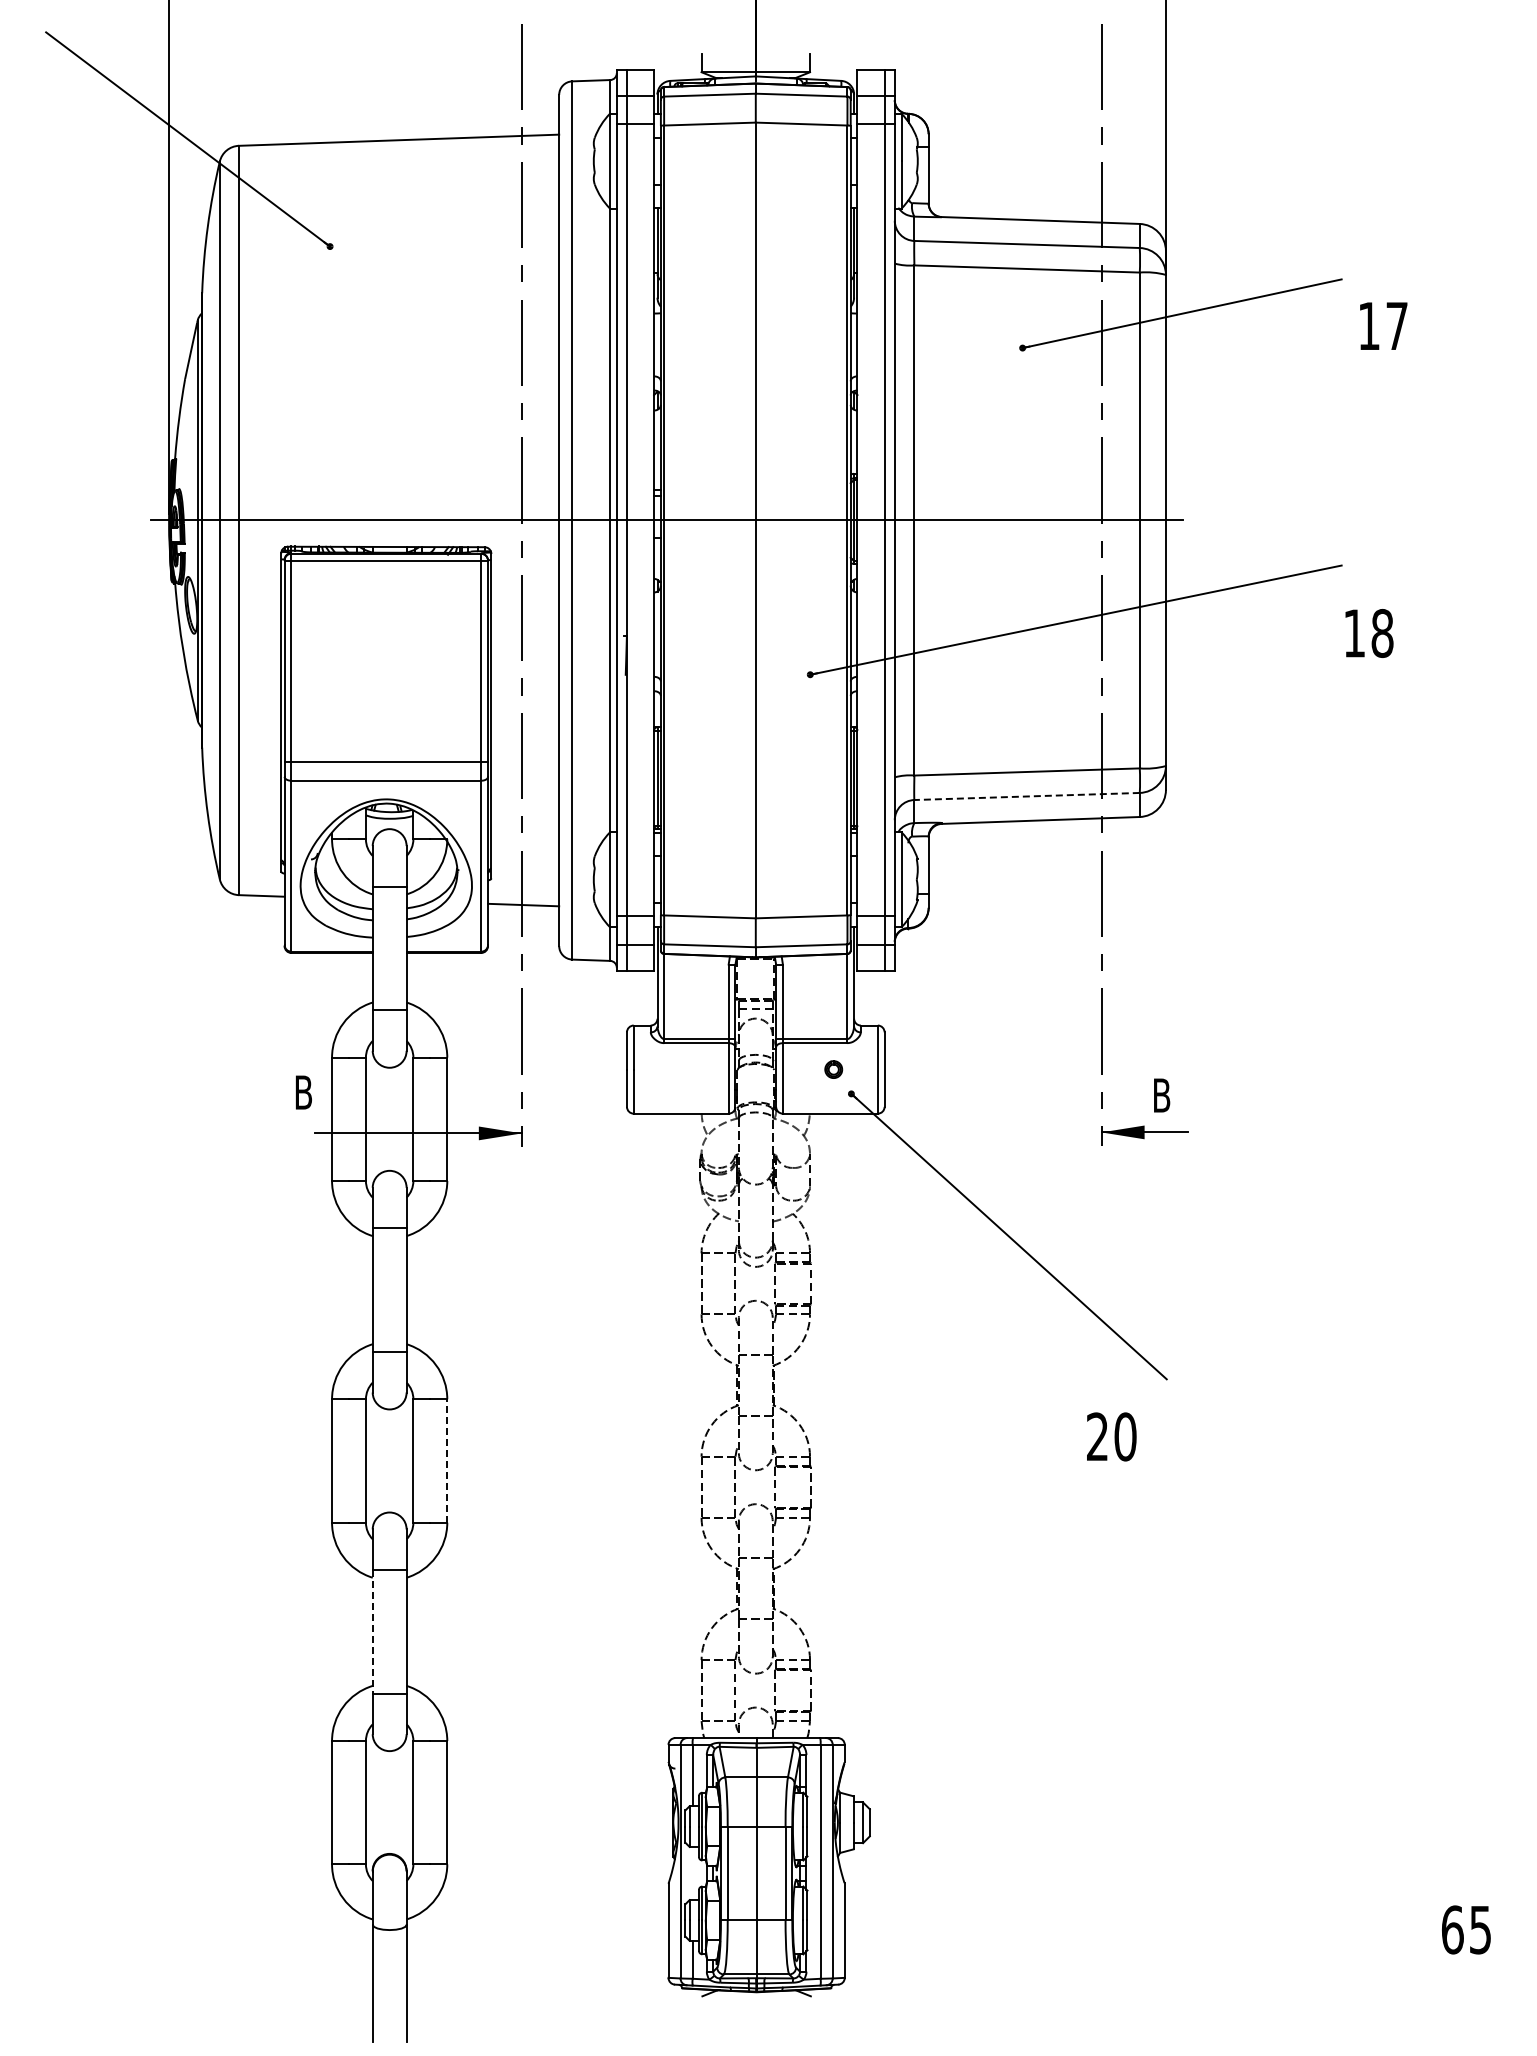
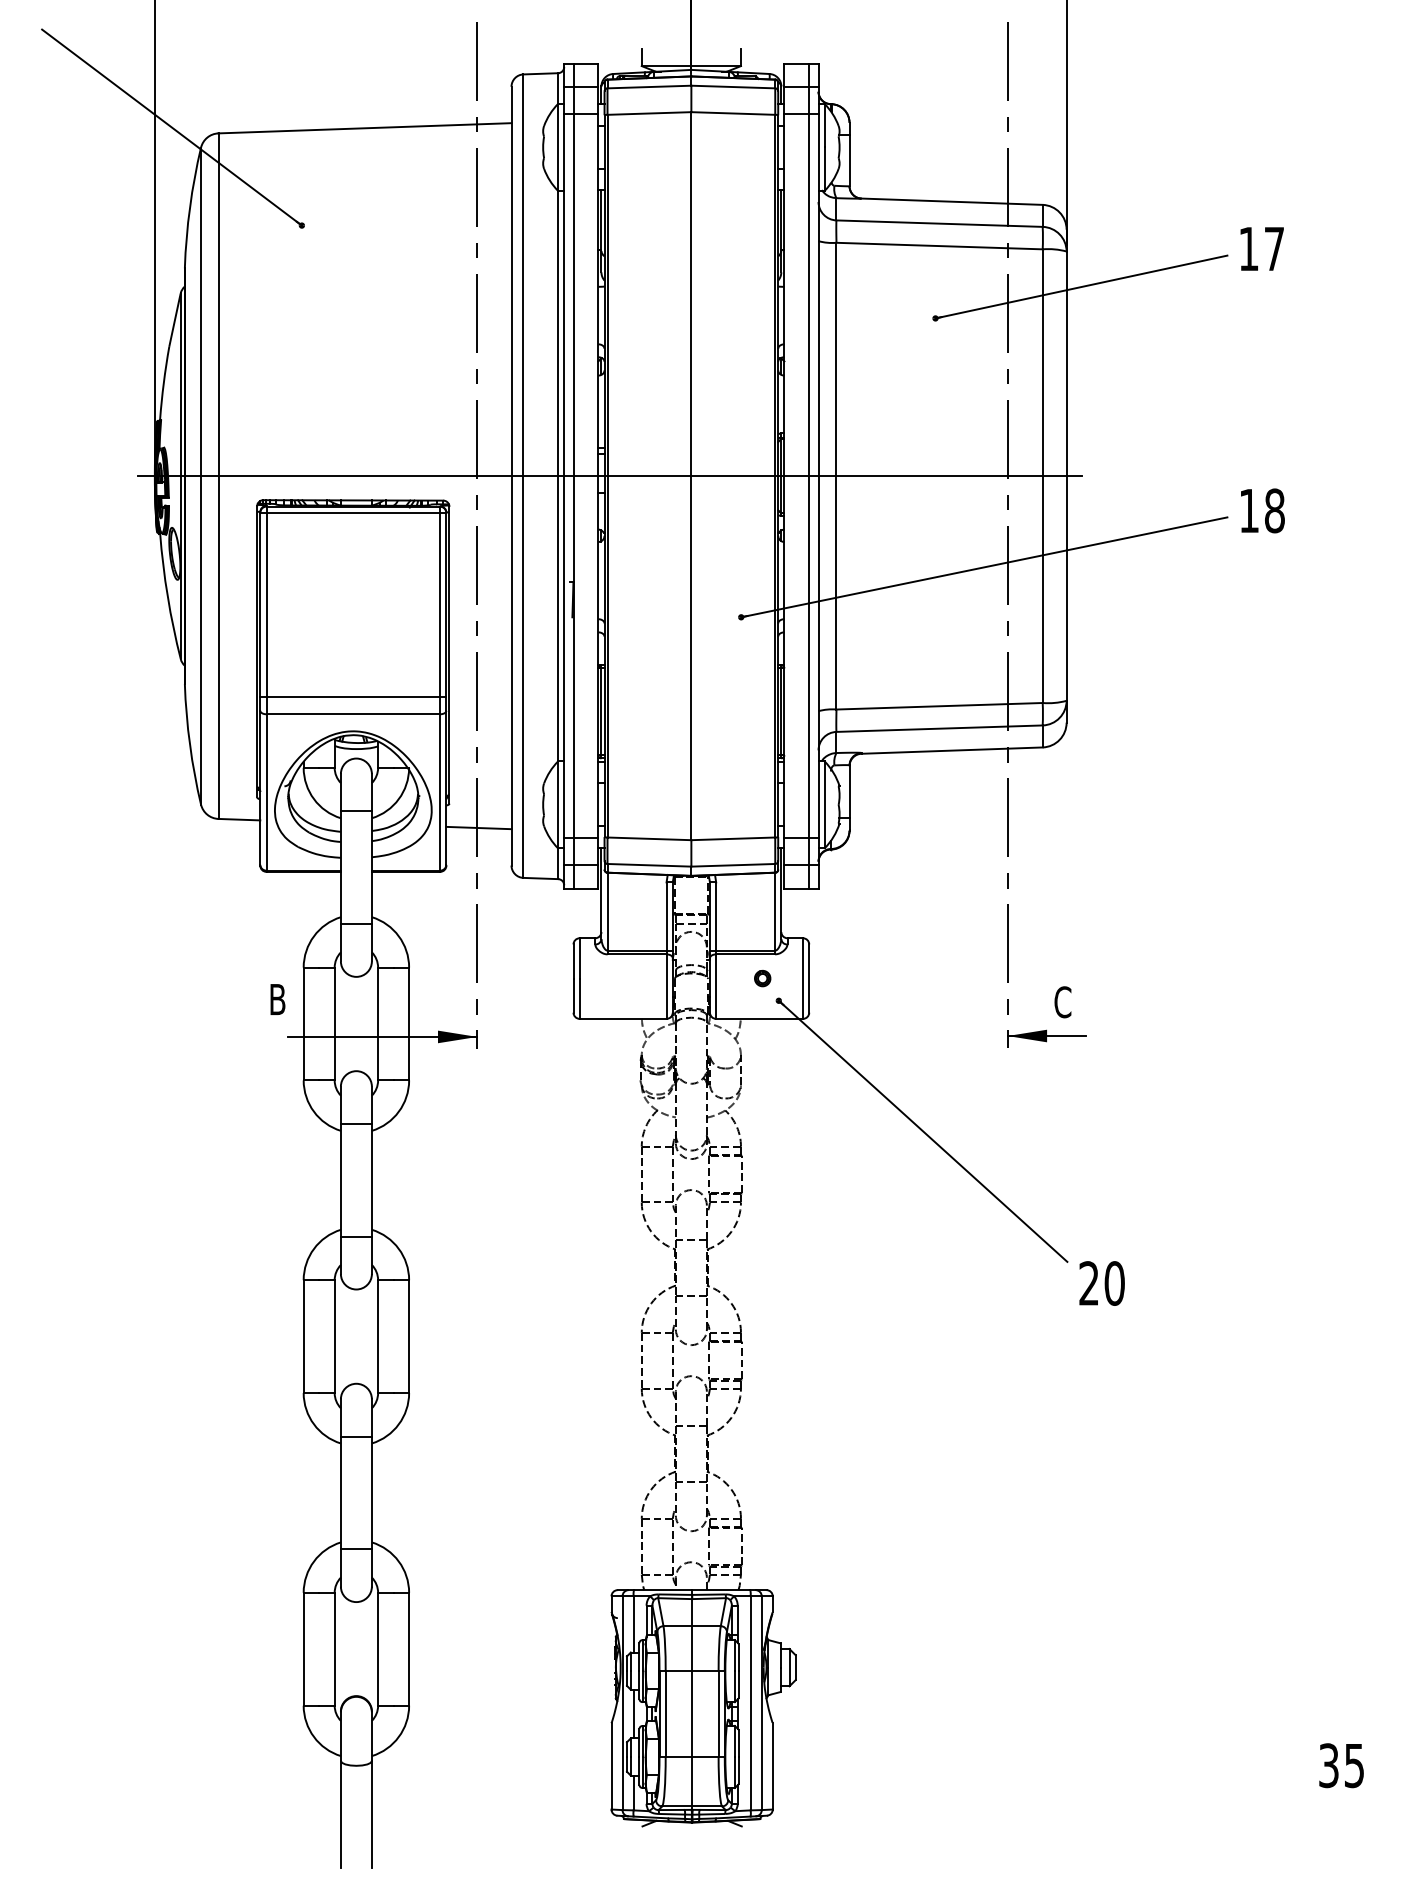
text: (1383, 325) -> (1262, 248), moved
text: (1369, 633) -> (1262, 510), moved
line: (1027, 796) -> (939, 728), dashed -> solid
text: (1161, 1095) -> (1062, 1002), B -> C
text: (1111, 1436) -> (1101, 1283), moved
line: (447, 1460) -> (409, 1336), dashed -> solid
line: (372, 1631) -> (340, 1492), dashed -> solid
line: (692, 1873) -> (633, 1714), added
text: (1452, 1929) -> (1328, 1765), 65 -> 35

